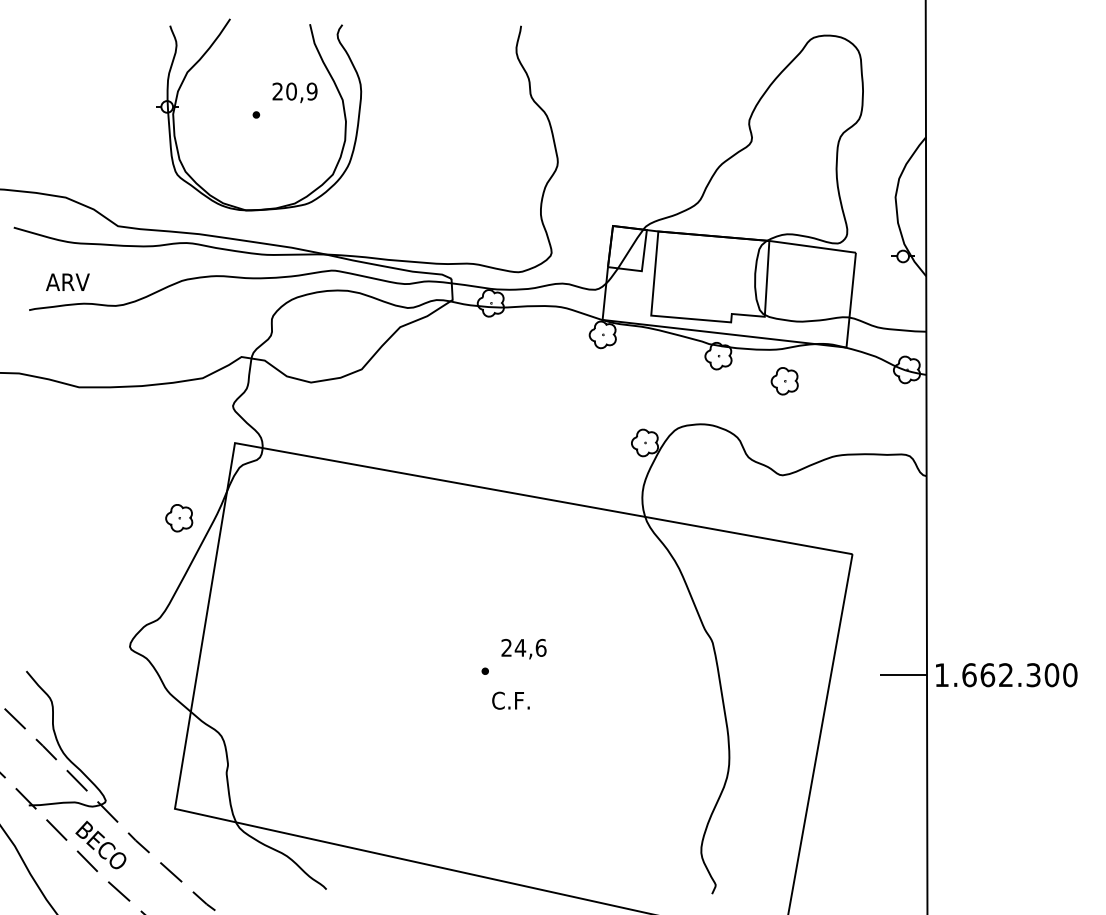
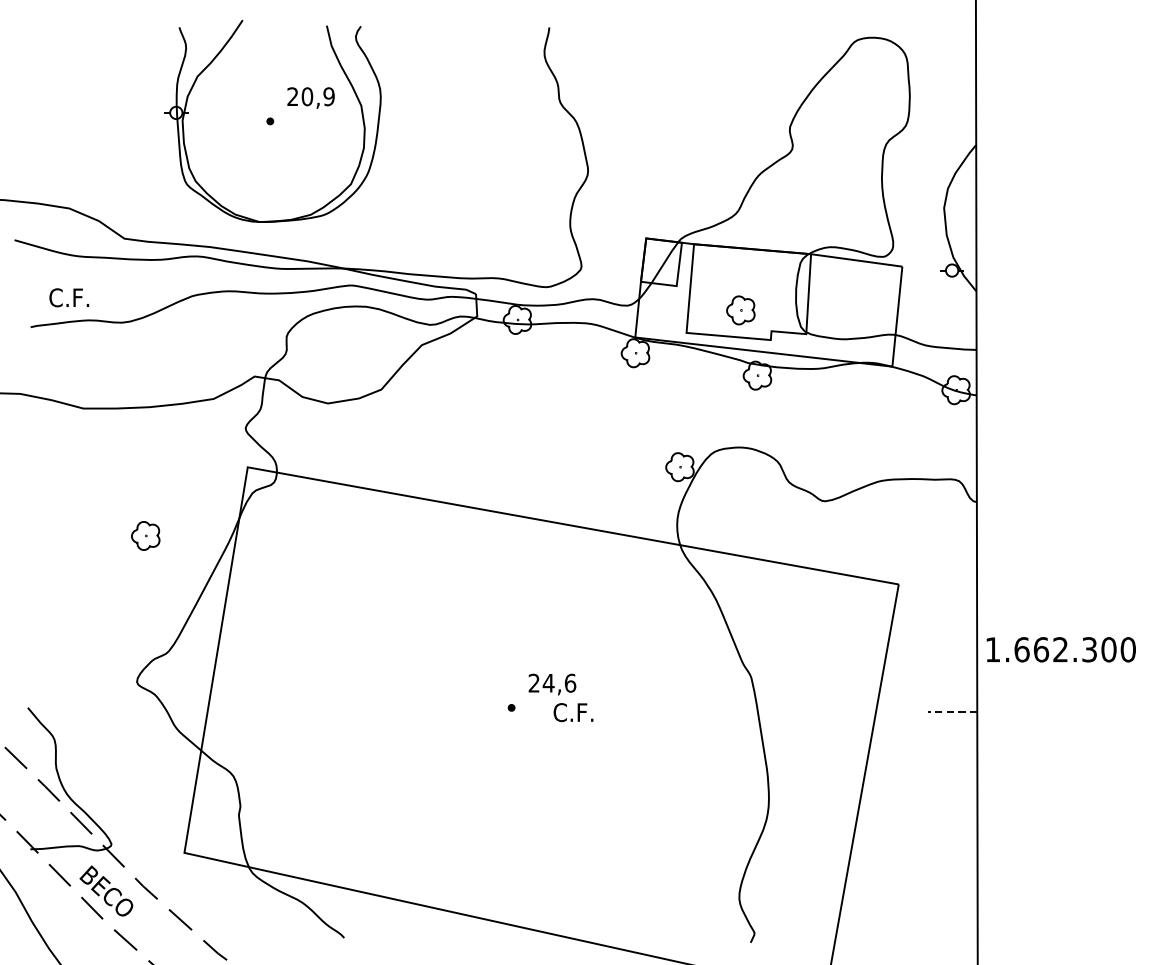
text: (67, 282) -> (71, 298), ARV -> C.F.
part: (784, 381) -> (740, 310), moved
part: (179, 518) -> (146, 536), moved
line: (903, 675) -> (952, 712), solid -> dashed
text: (1006, 675) -> (1061, 650), moved
text: (510, 700) -> (572, 712), moved

